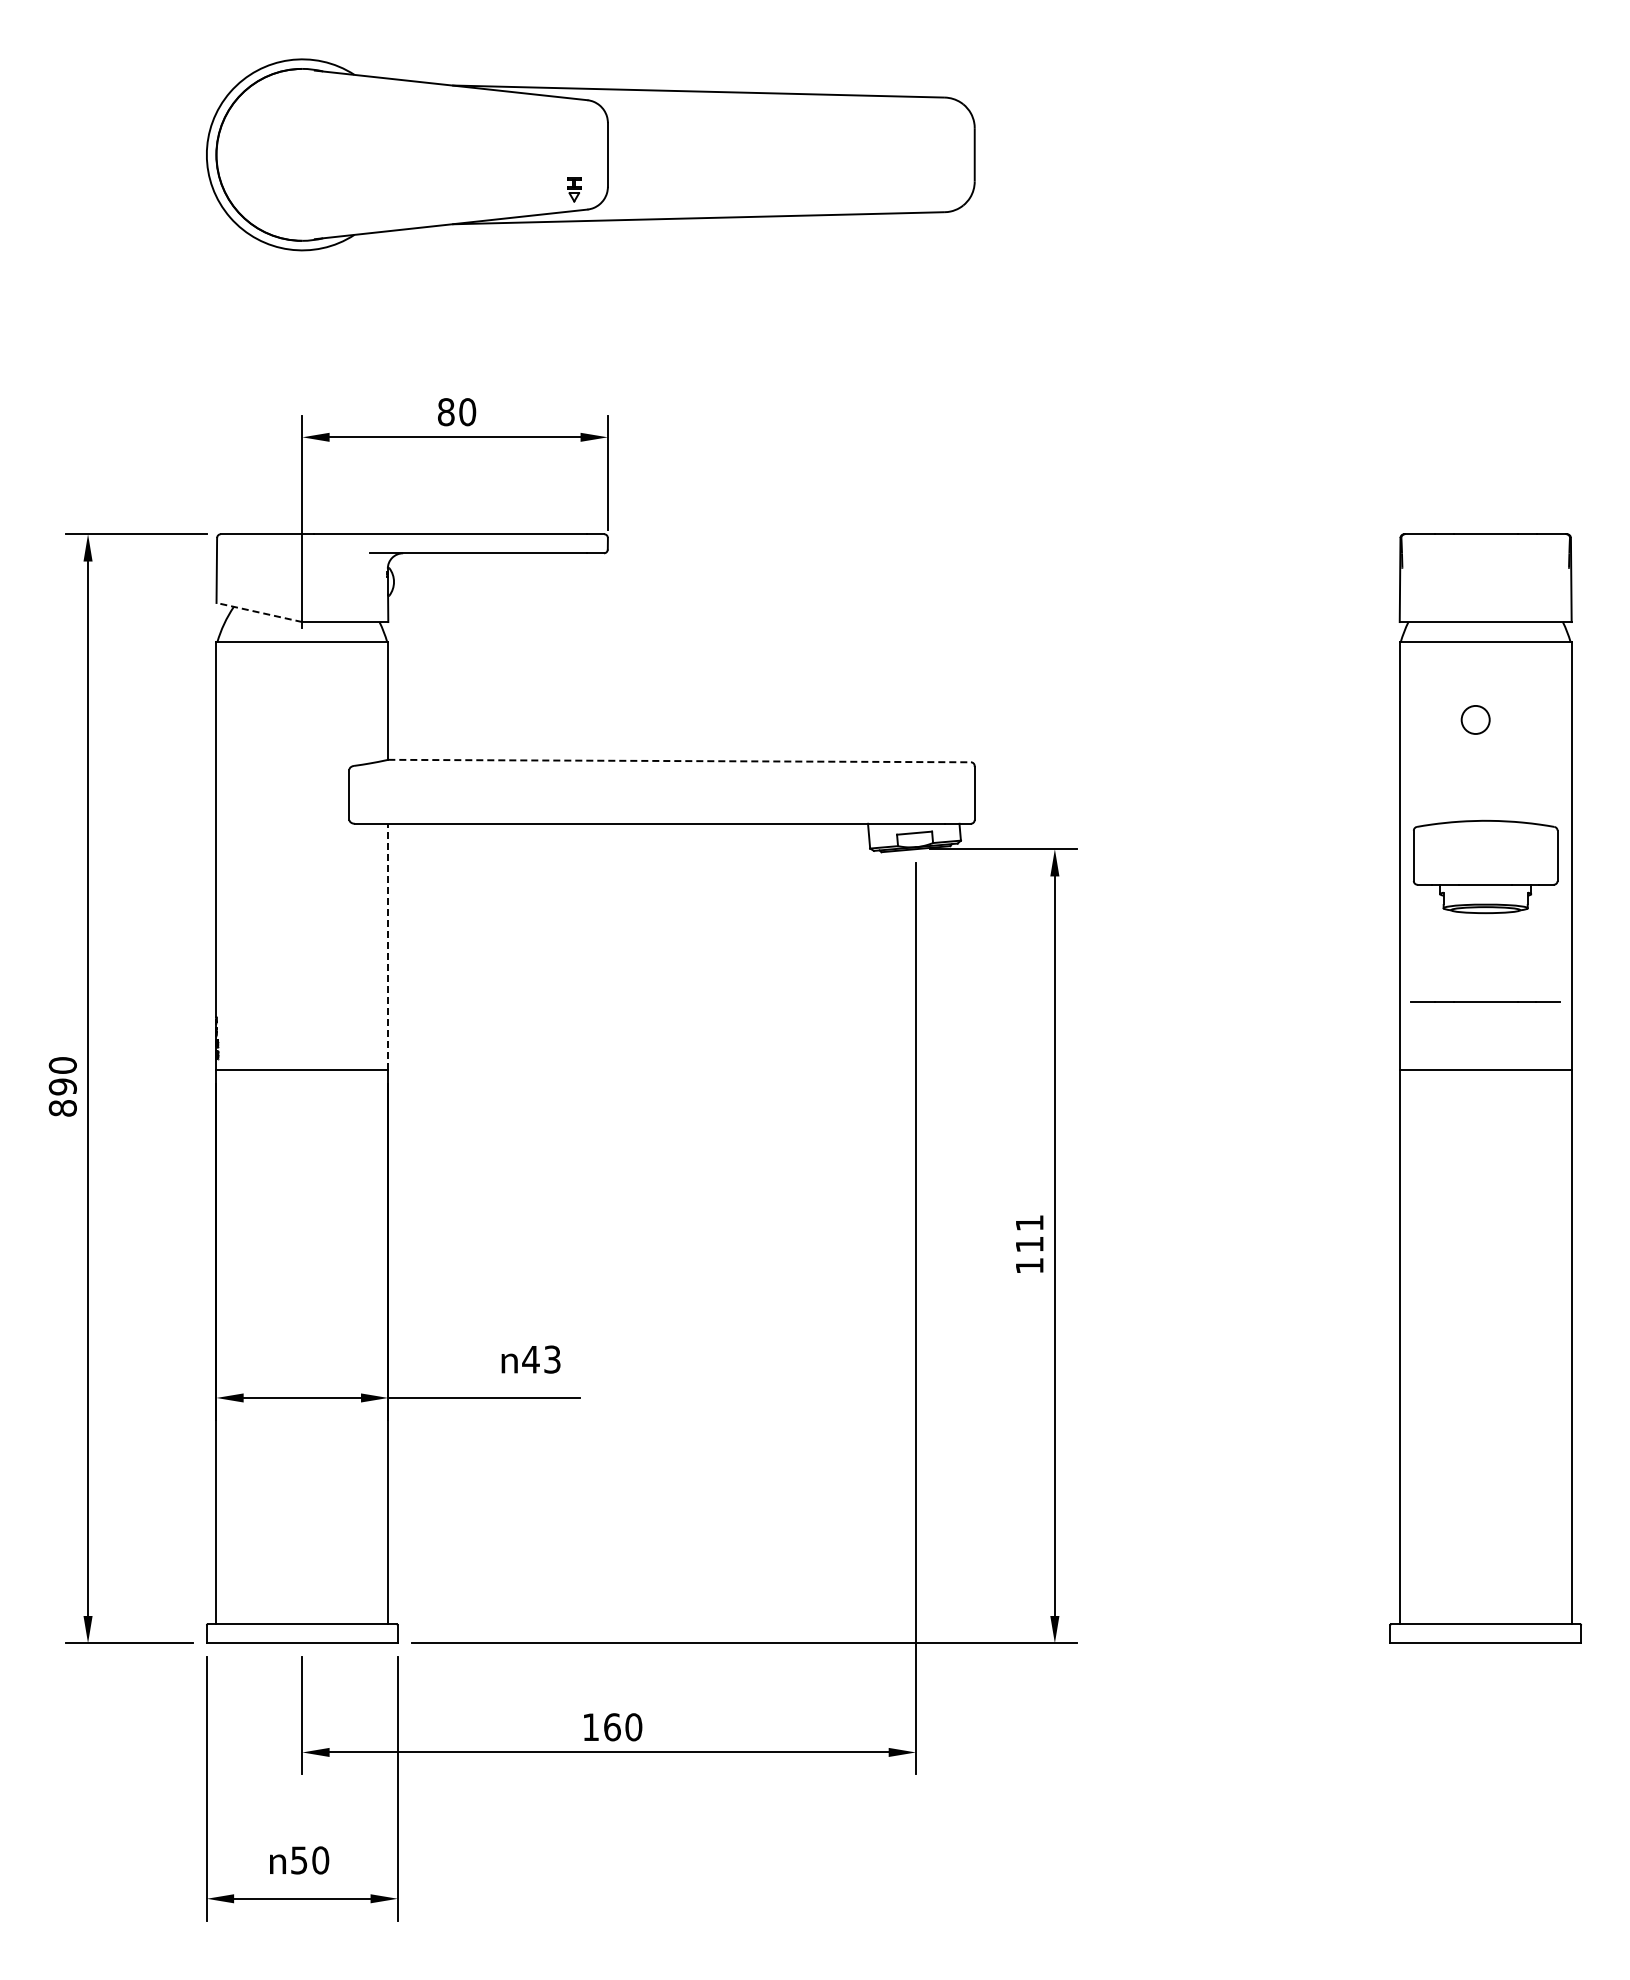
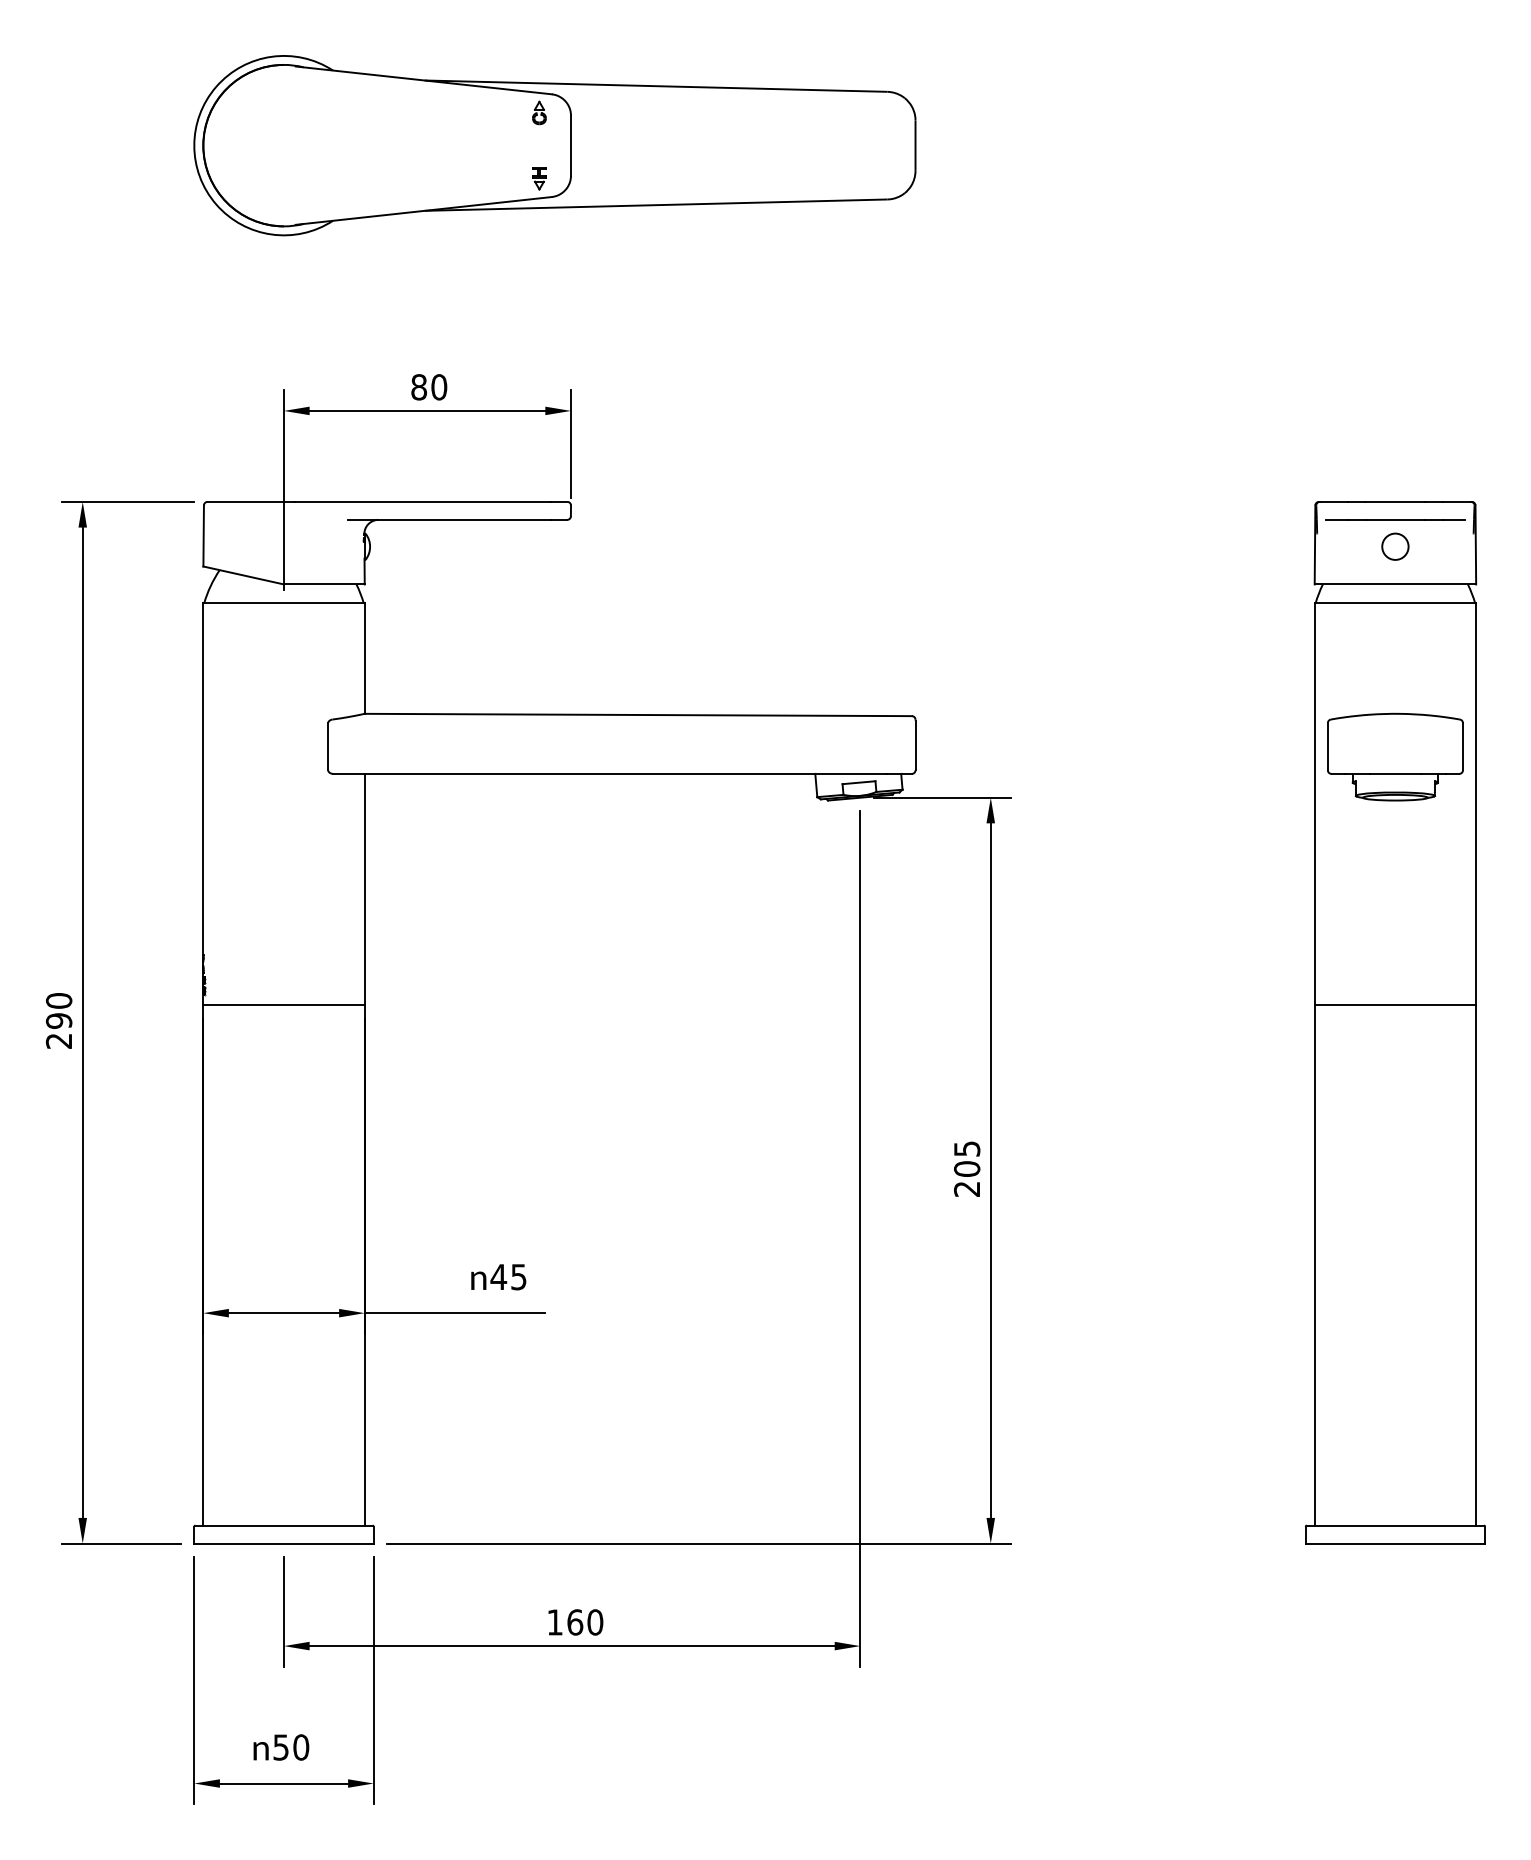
part: (574, 119) -> (539, 112), added
line: (259, 612) -> (243, 575), dashed -> solid
circle: (1475, 719) -> (1395, 546), moved
line: (680, 761) -> (639, 715), dashed -> solid
part: (1485, 866) -> (1395, 756), moved
line: (388, 946) -> (364, 889), dashed -> solid
line: (1485, 1001) -> (1395, 519), moved
text: (62, 1108) -> (58, 1041), 890 -> 290
text: (1029, 1244) -> (966, 1169), 111 -> 205
text: (552, 1359) -> (518, 1277), 43 -> 45

